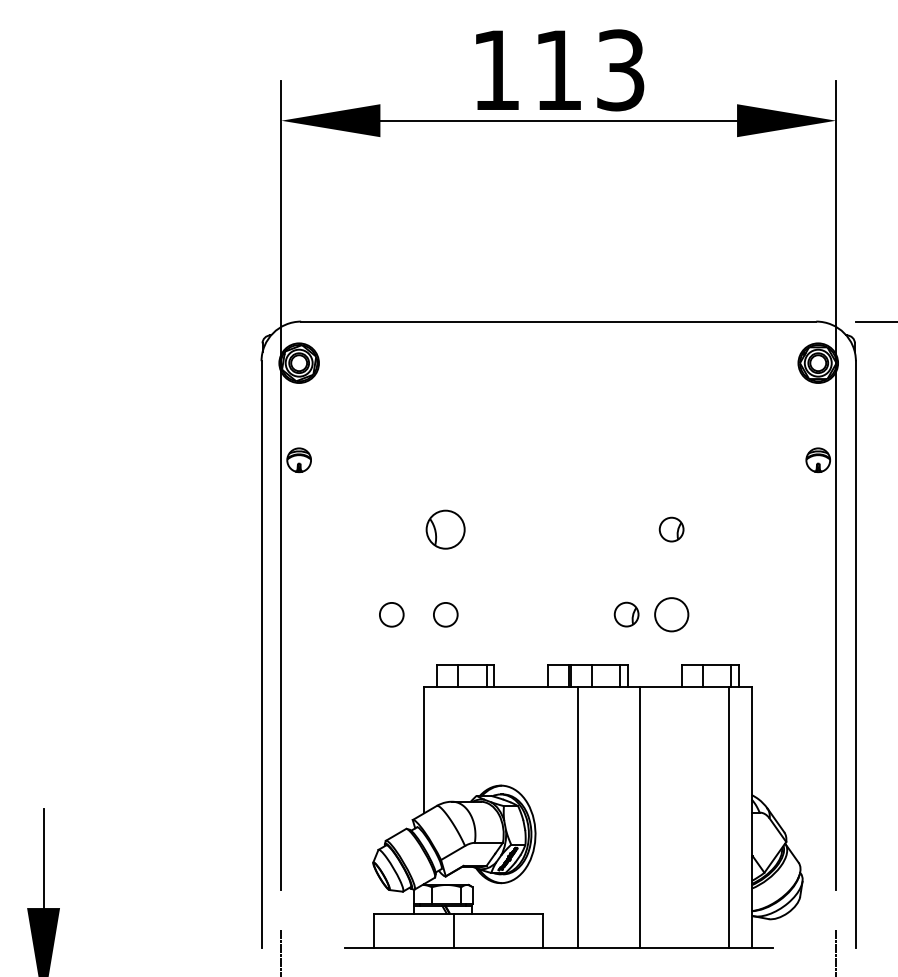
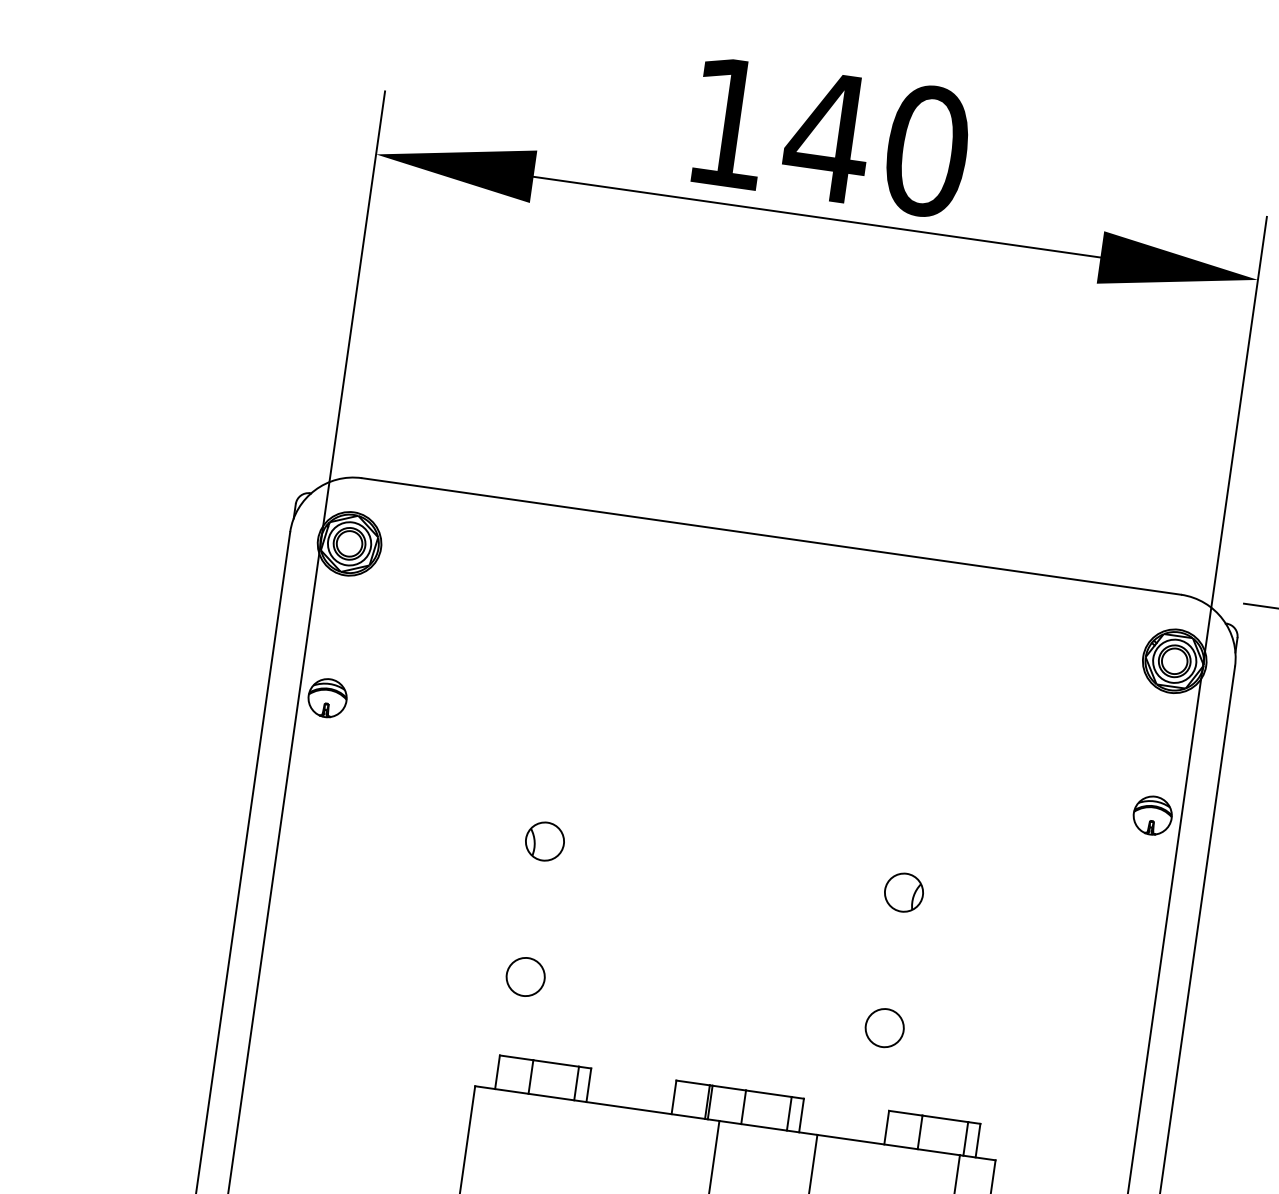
text: (588, 70) -> (875, 144), 113 -> 140
part: (445, 529) -> (544, 841), size x0.62
circle: (391, 614) -> (439, 964), removed
part: (626, 614) -> (813, 1017), removed
circle: (671, 614) -> (884, 1027), size x0.71

